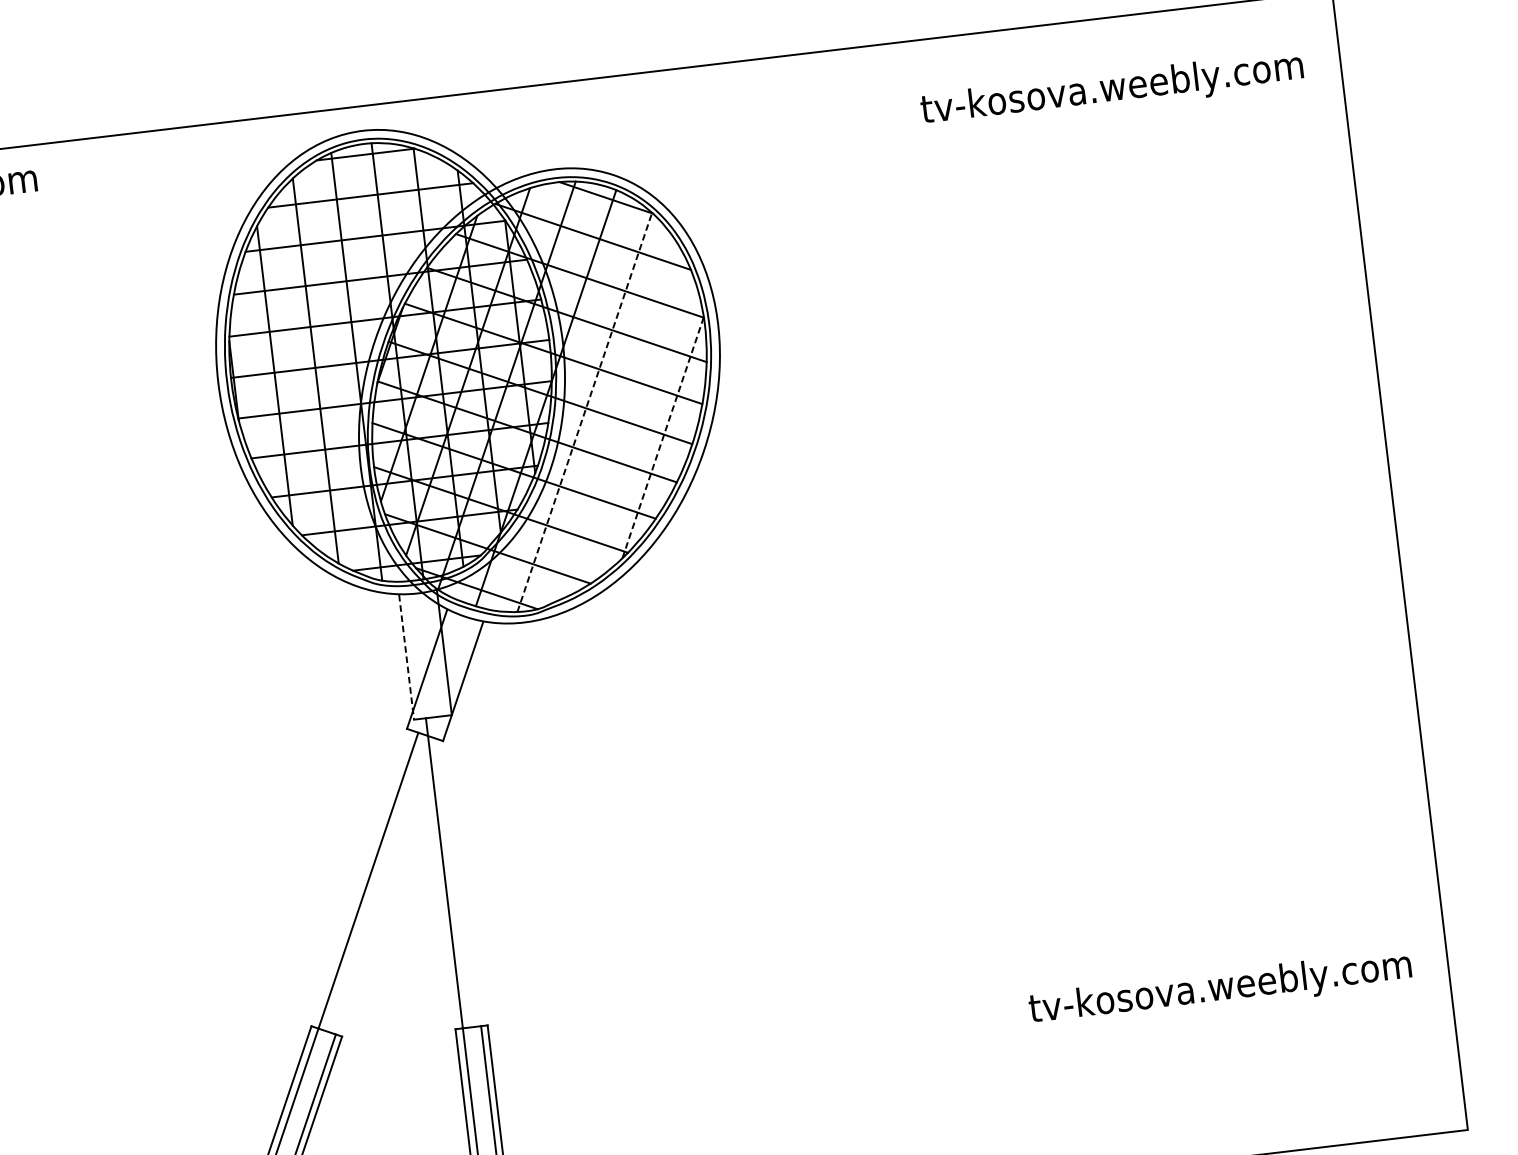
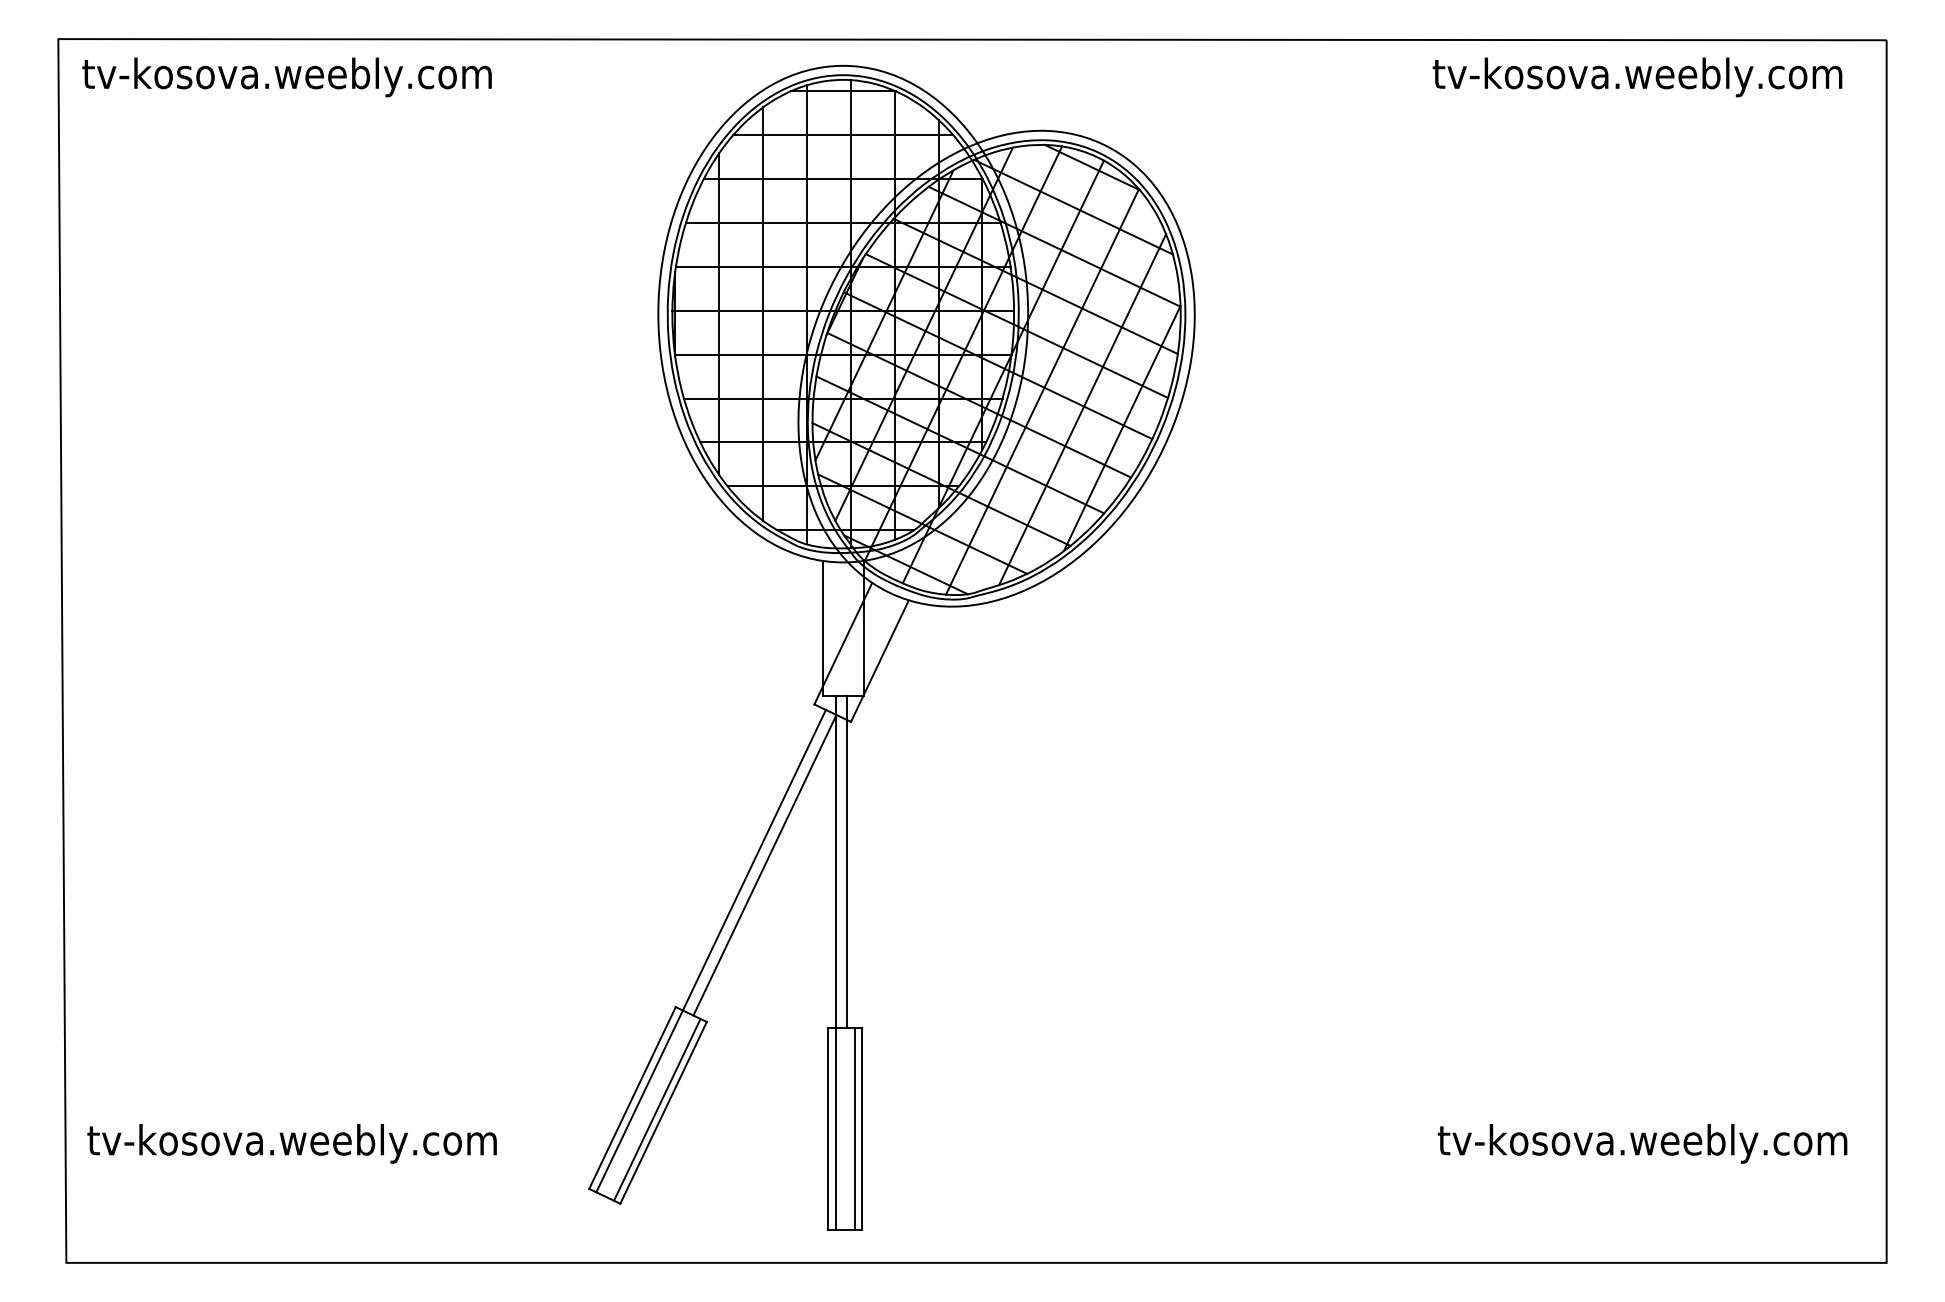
text: (1112, 90) -> (1637, 77), moved
line: (584, 412) -> (1042, 391), dashed -> solid
line: (624, 424) -> (1082, 409), added
line: (663, 437) -> (1122, 428), dashed -> solid
line: (406, 657) -> (822, 628), dashed -> solid
line: (455, 871) -> (847, 861), added
line: (378, 883) -> (764, 864), added
text: (1220, 989) -> (1642, 1143), moved

